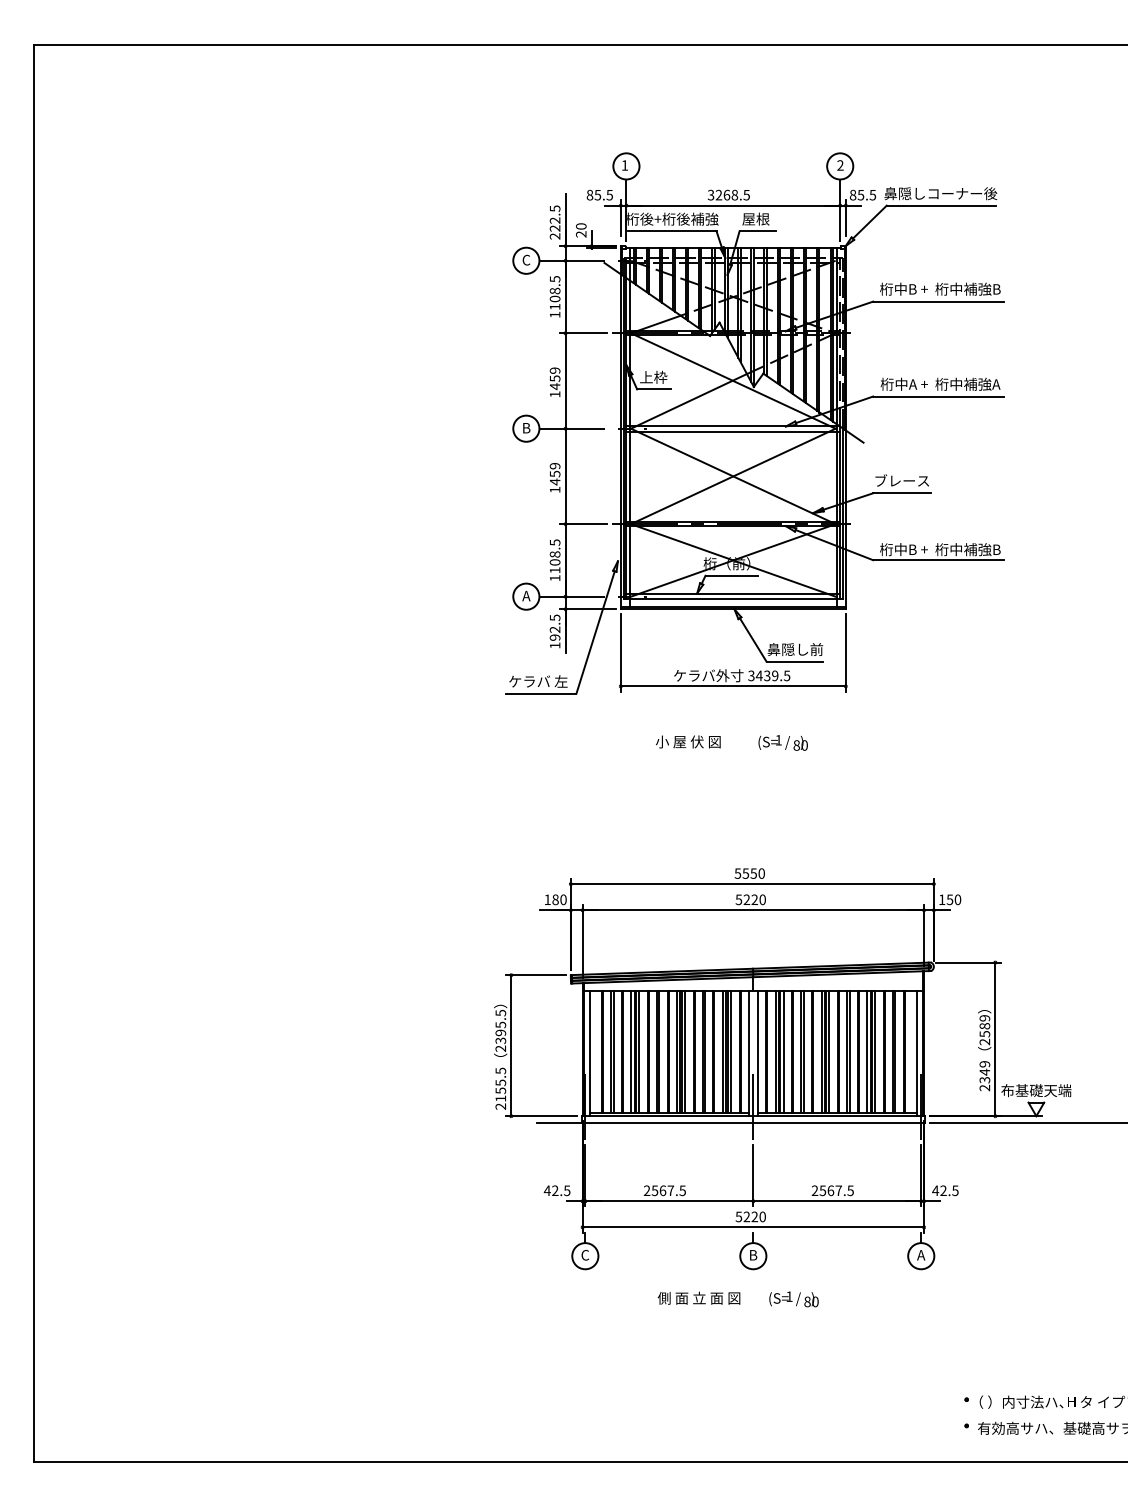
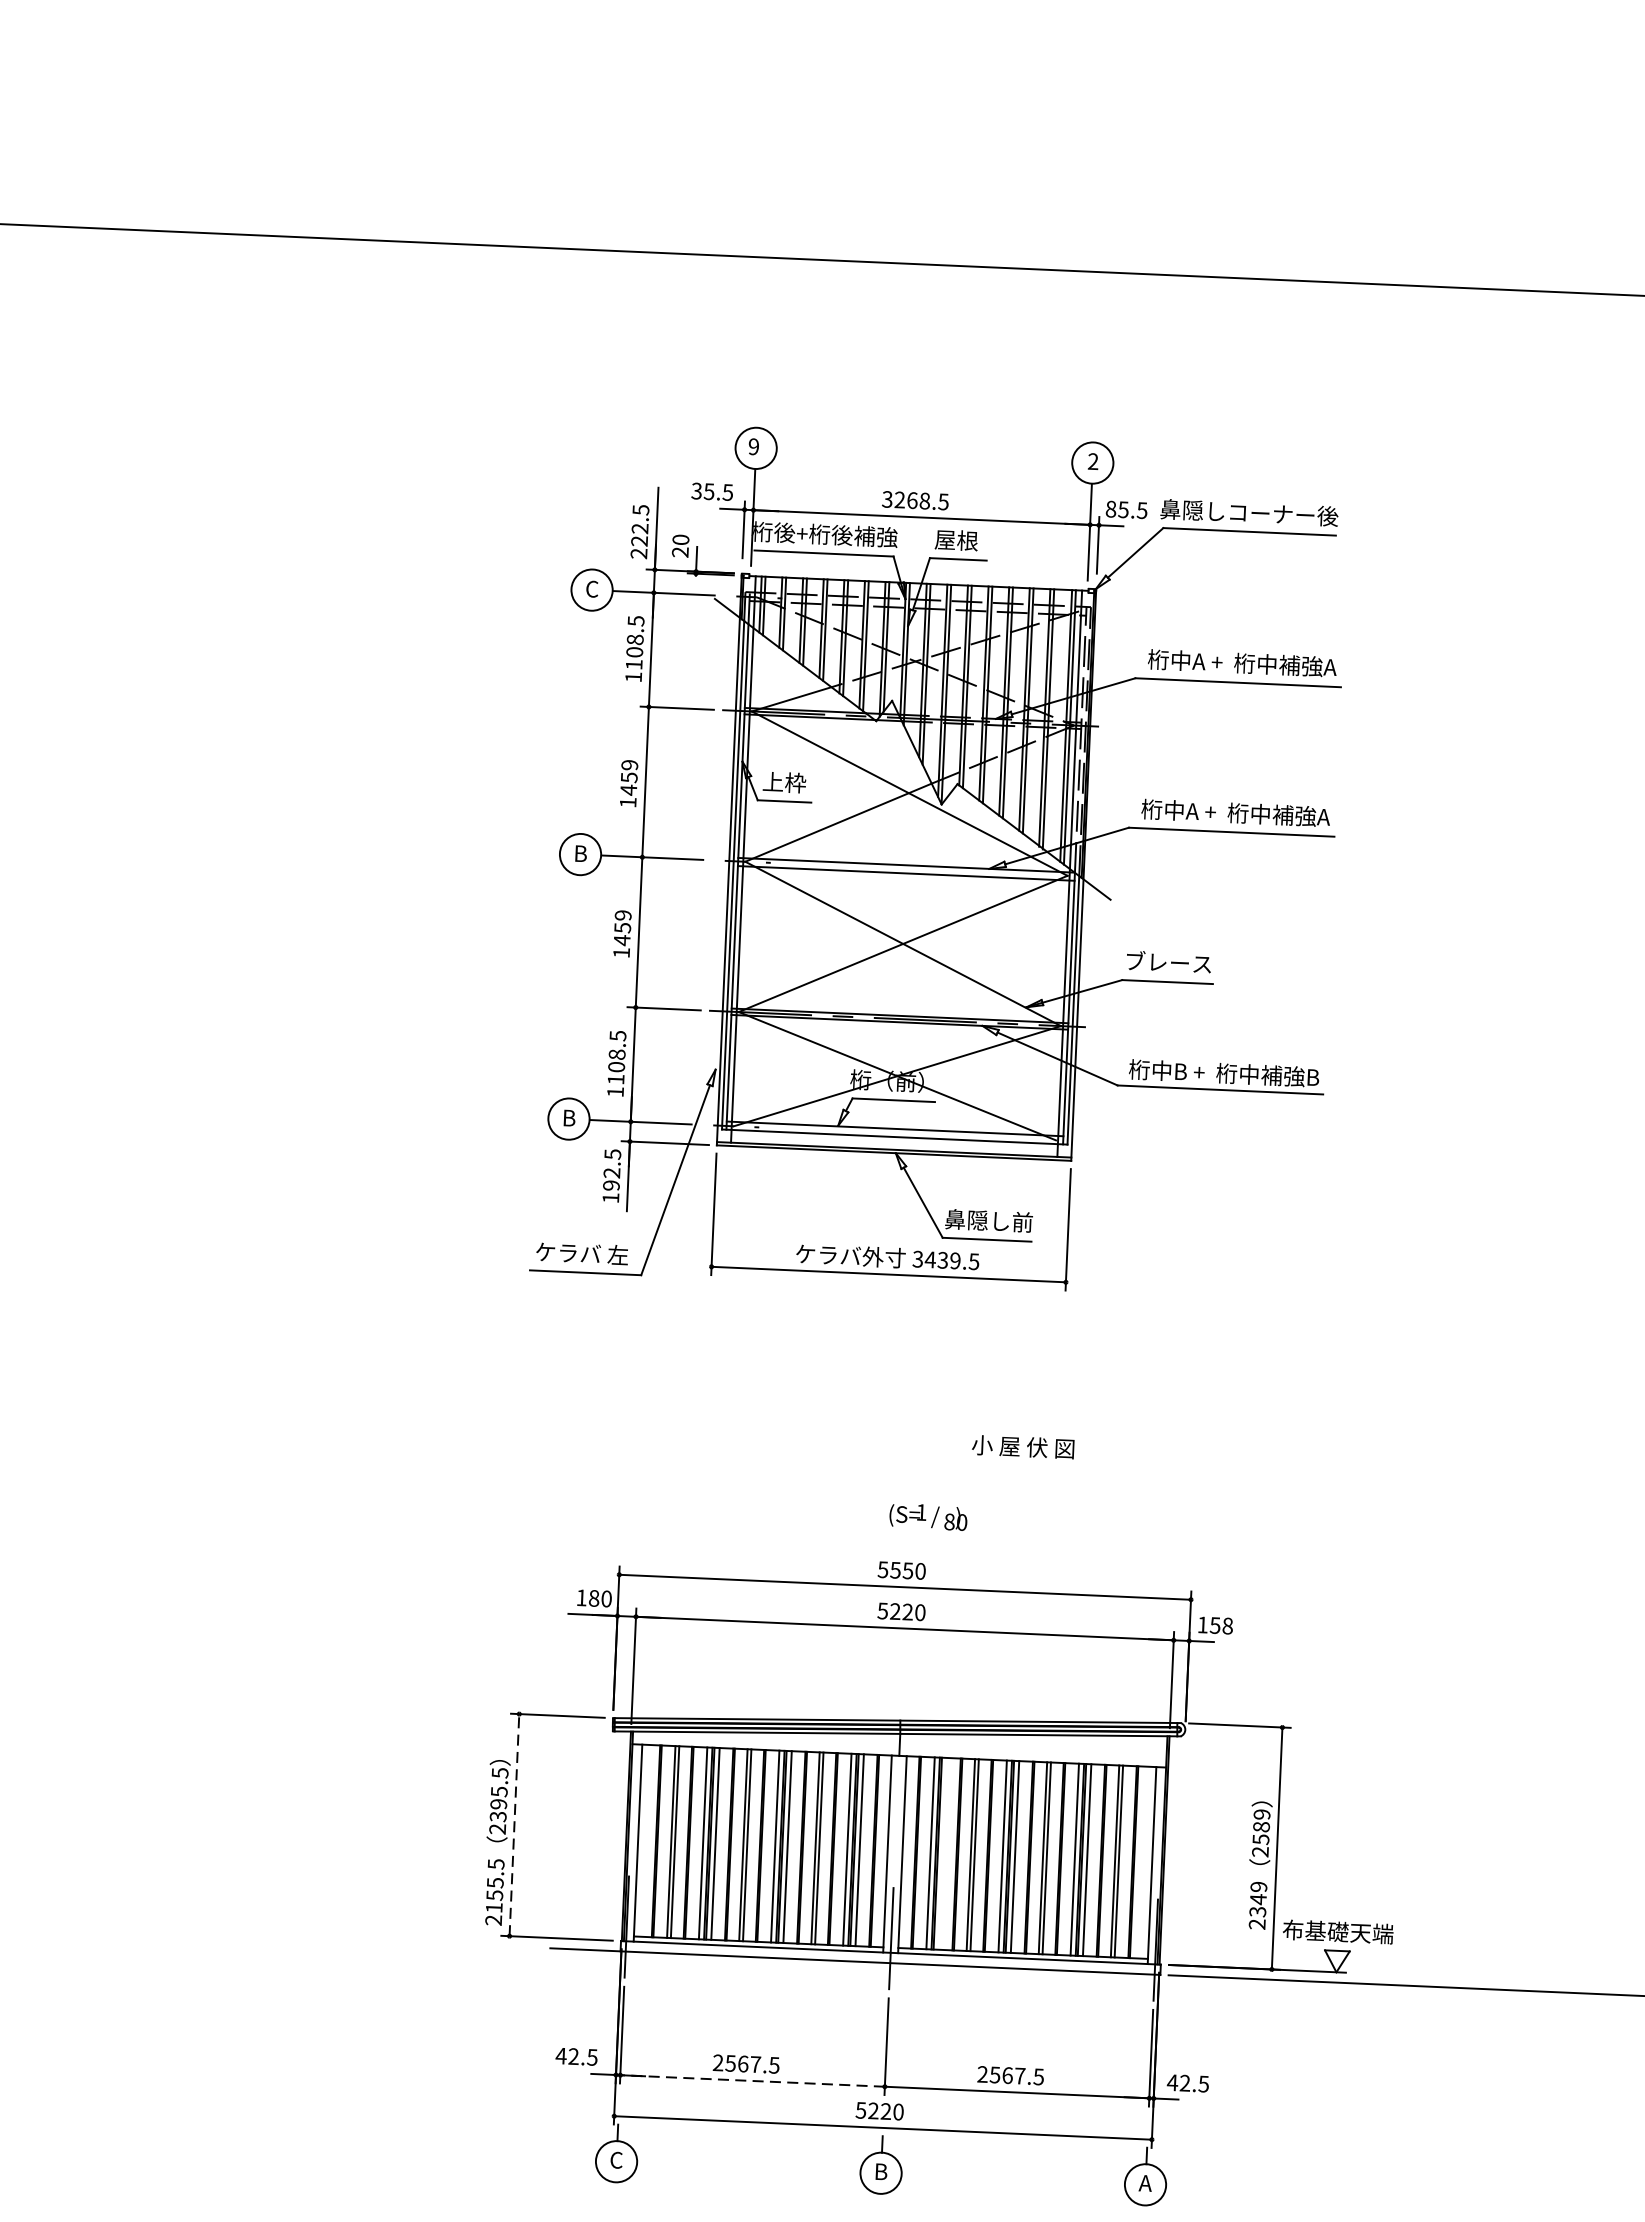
text: (624, 165) -> (753, 446), 1 -> 9
text: (589, 195) -> (696, 491), 85.5 -> 35.5
text: (940, 288) -> (1242, 662), 桁中B +  桁中補強B -> 桁中A +  桁中補強A
text: (526, 595) -> (569, 1117), A -> B
text: (688, 741) -> (1023, 1446), moved
text: (782, 742) -> (927, 1516), moved
text: (957, 899) -> (1227, 1625), 150 -> 158
line: (511, 1045) -> (514, 1824), solid -> dashed
line: (783, 1051) -> (942, 1853), removed
line: (669, 1201) -> (752, 2081), solid -> dashed

